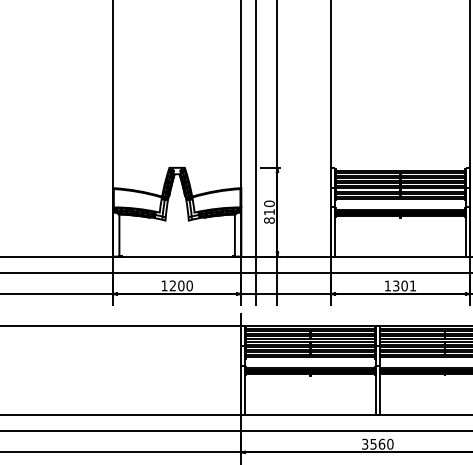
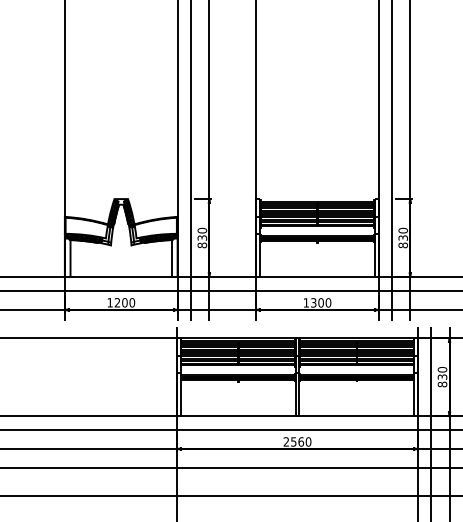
text: (269, 211) -> (202, 237), 810 -> 830
text: (413, 285) -> (328, 302), 1301 -> 1300
text: (365, 444) -> (286, 442), 3560 -> 2560

